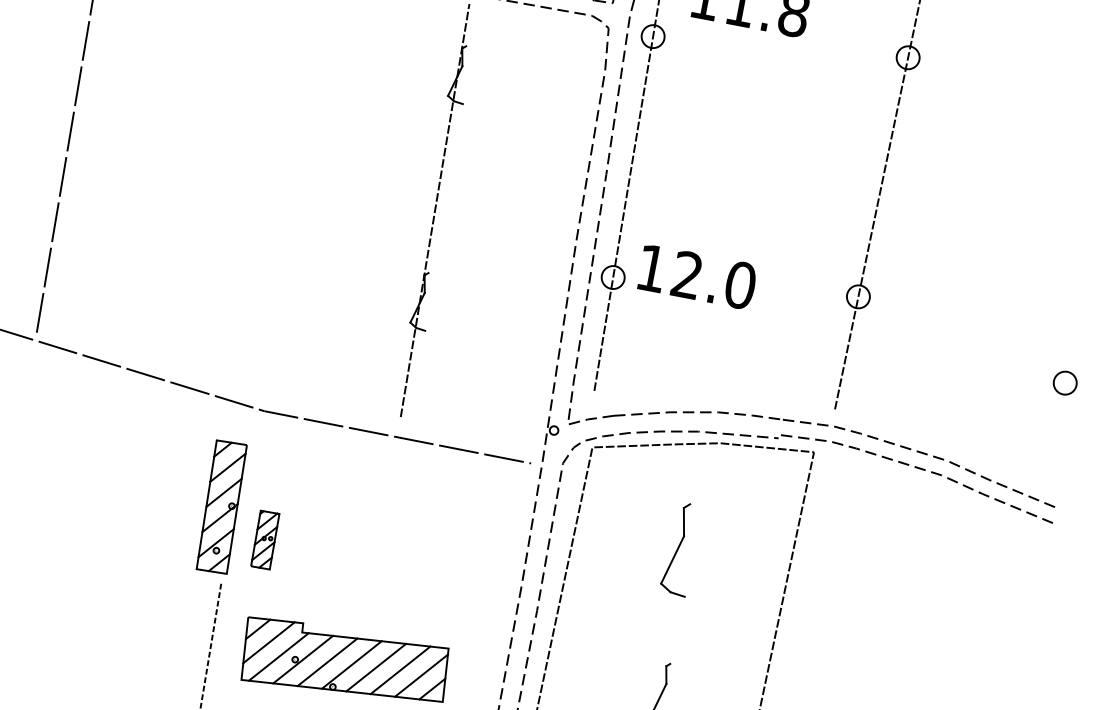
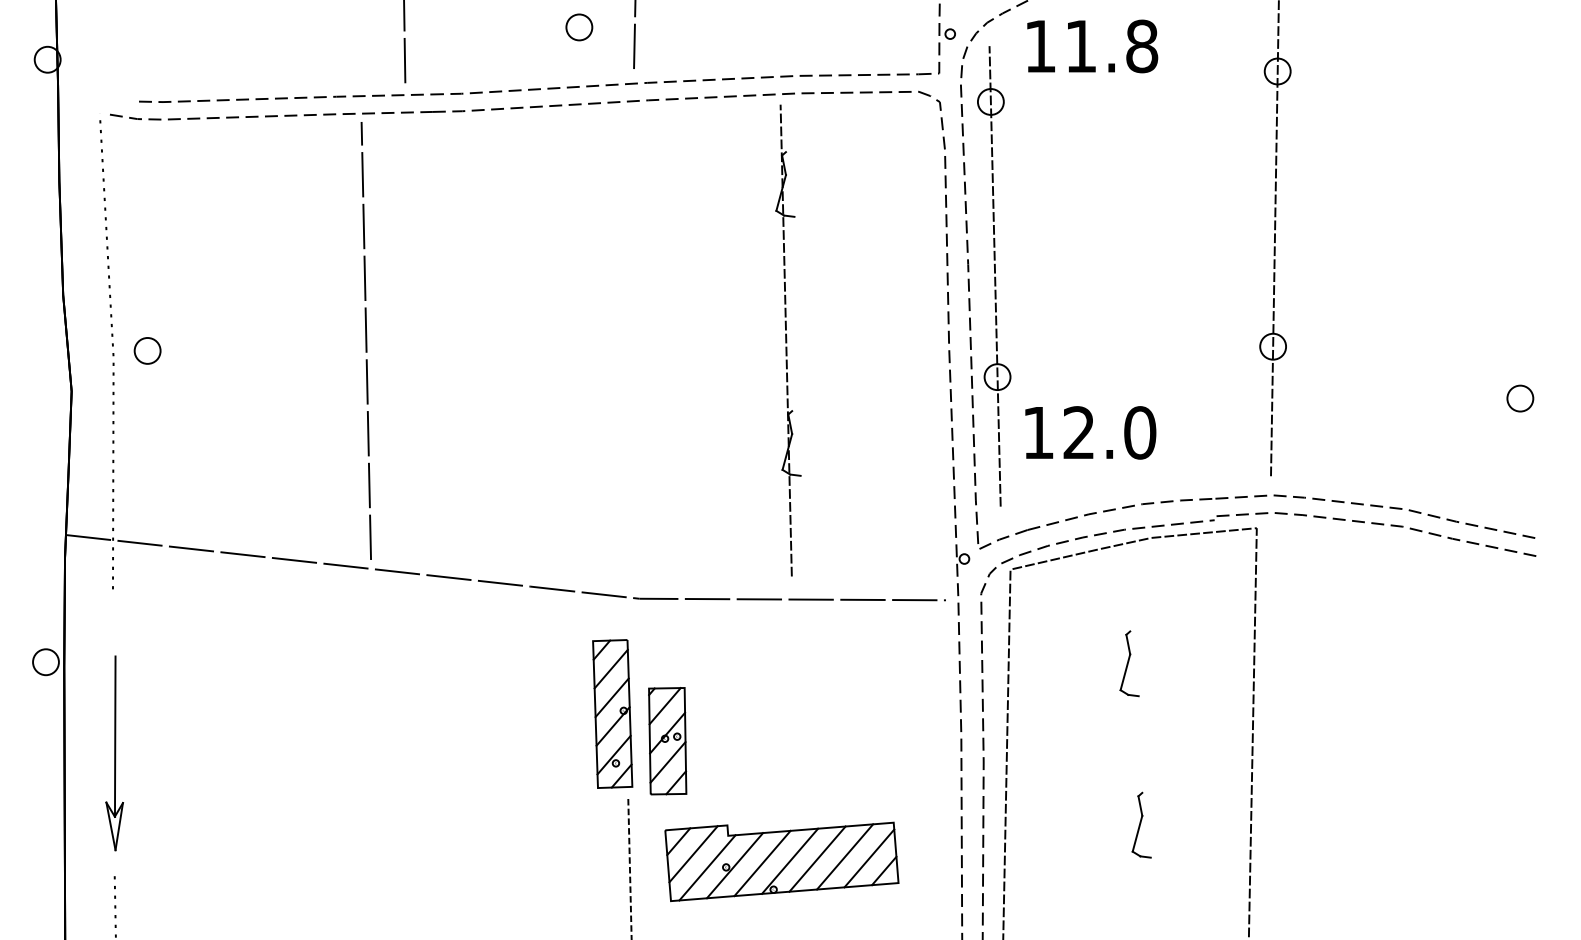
text: (697, 276) -> (1090, 432), moved
part: (264, 540) -> (667, 741), size x1.67
part: (680, 549) -> (1129, 663), size x0.62

